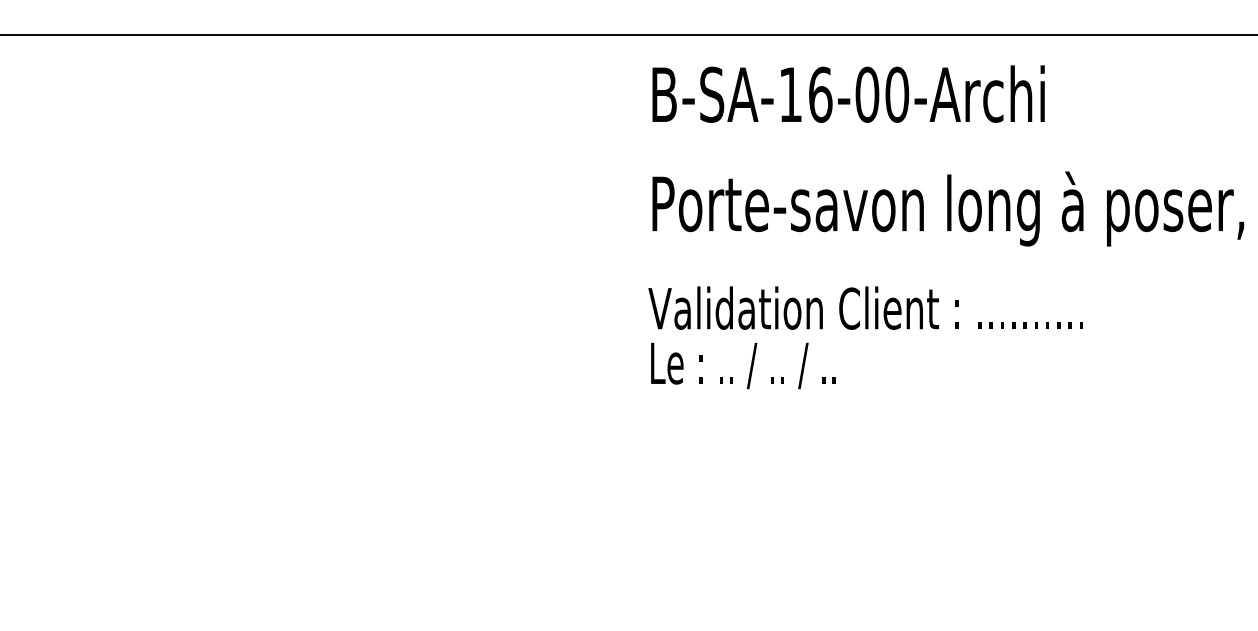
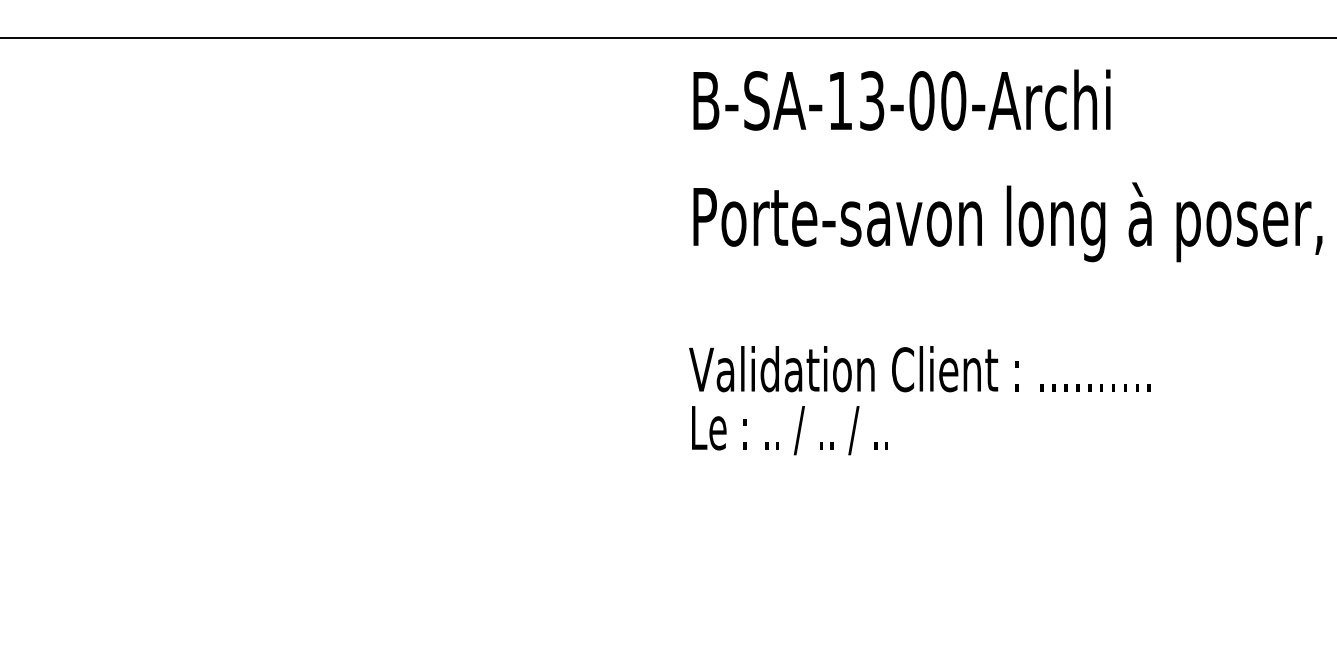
text: (820, 94) -> (872, 100), B-SA-16-00-Archi -> B-SA-13-00-Archi
text: (865, 337) -> (919, 400), moved

